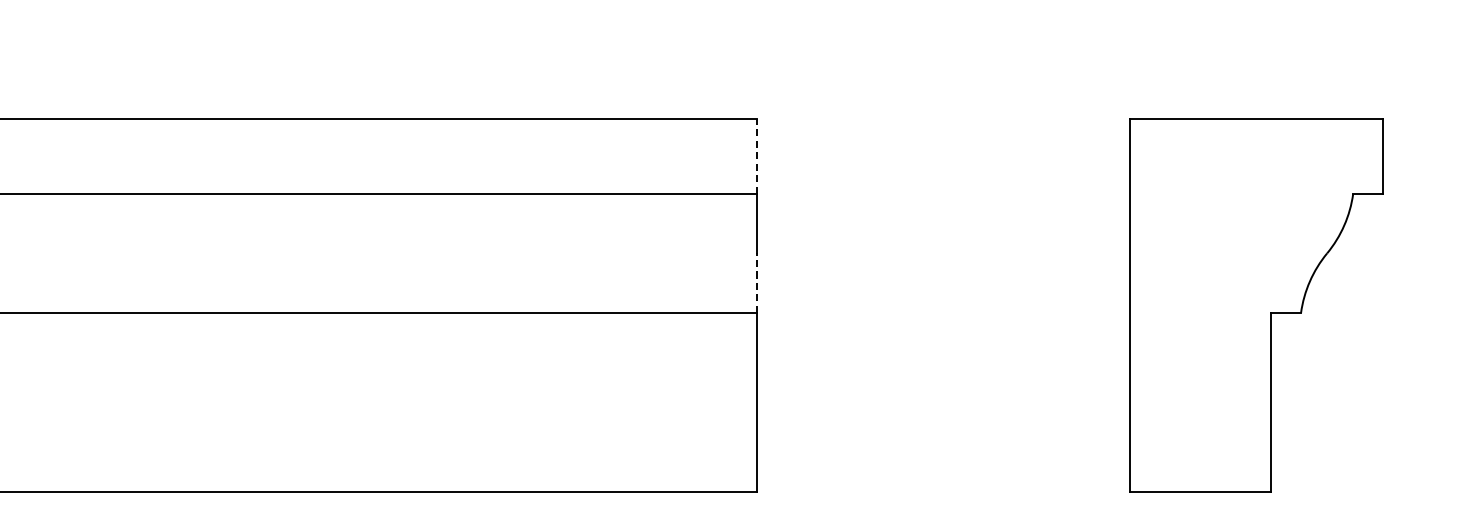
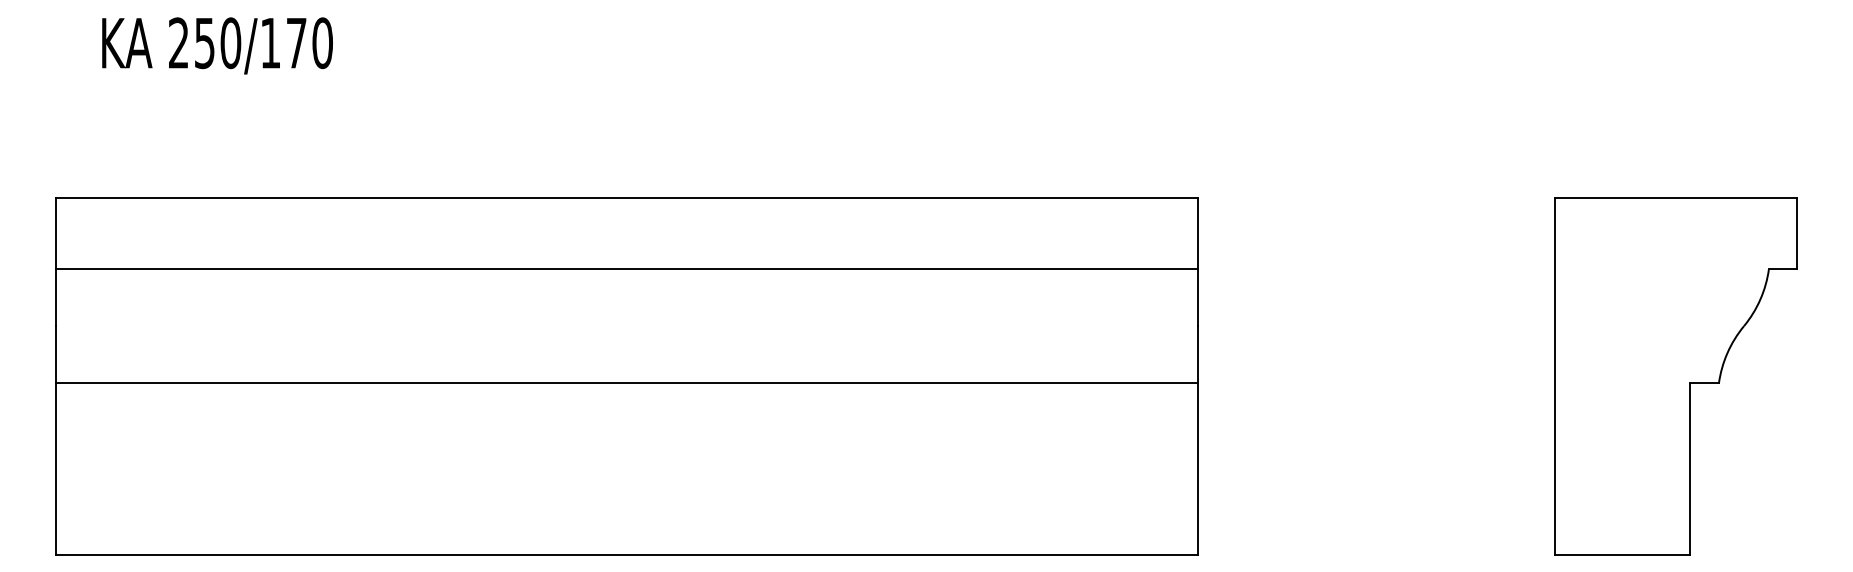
line: (757, 156) -> (1197, 233), dashed -> solid
line: (757, 282) -> (1197, 354), dashed -> solid

